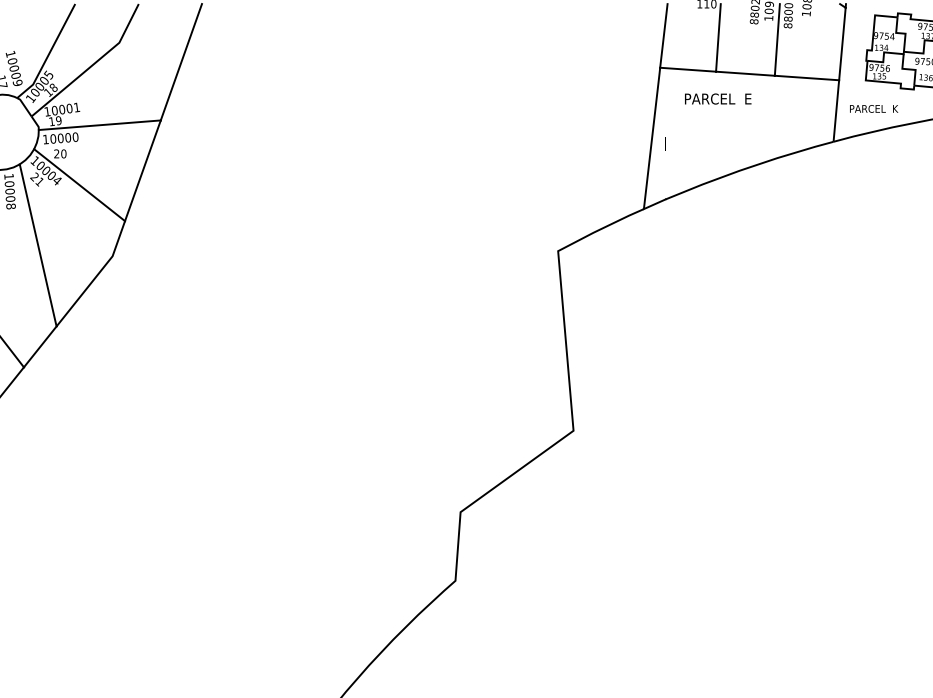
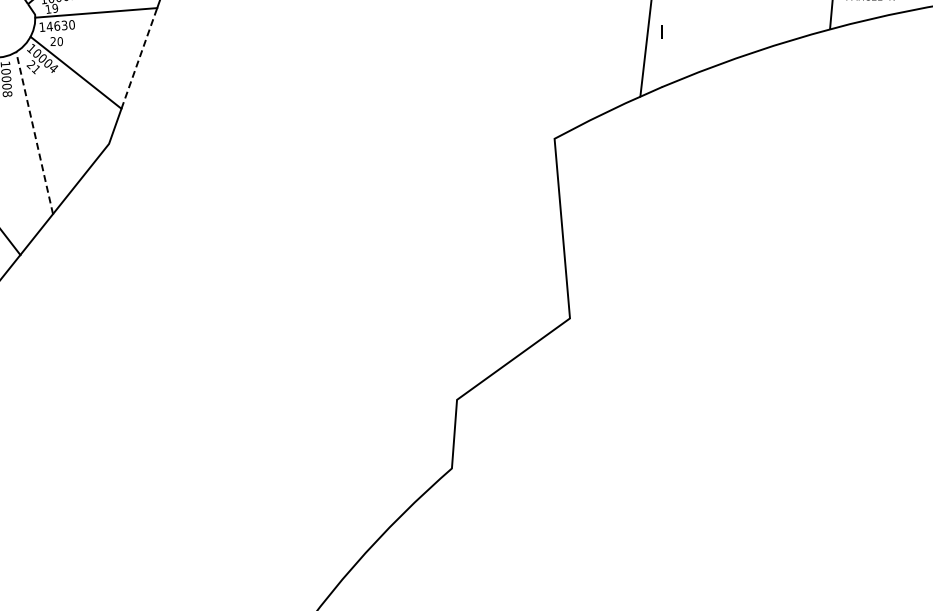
text: (60, 138) -> (56, 26), 10000 -> 14630
line: (143, 170) -> (139, 58), solid -> dashed
line: (38, 244) -> (34, 132), solid -> dashed

